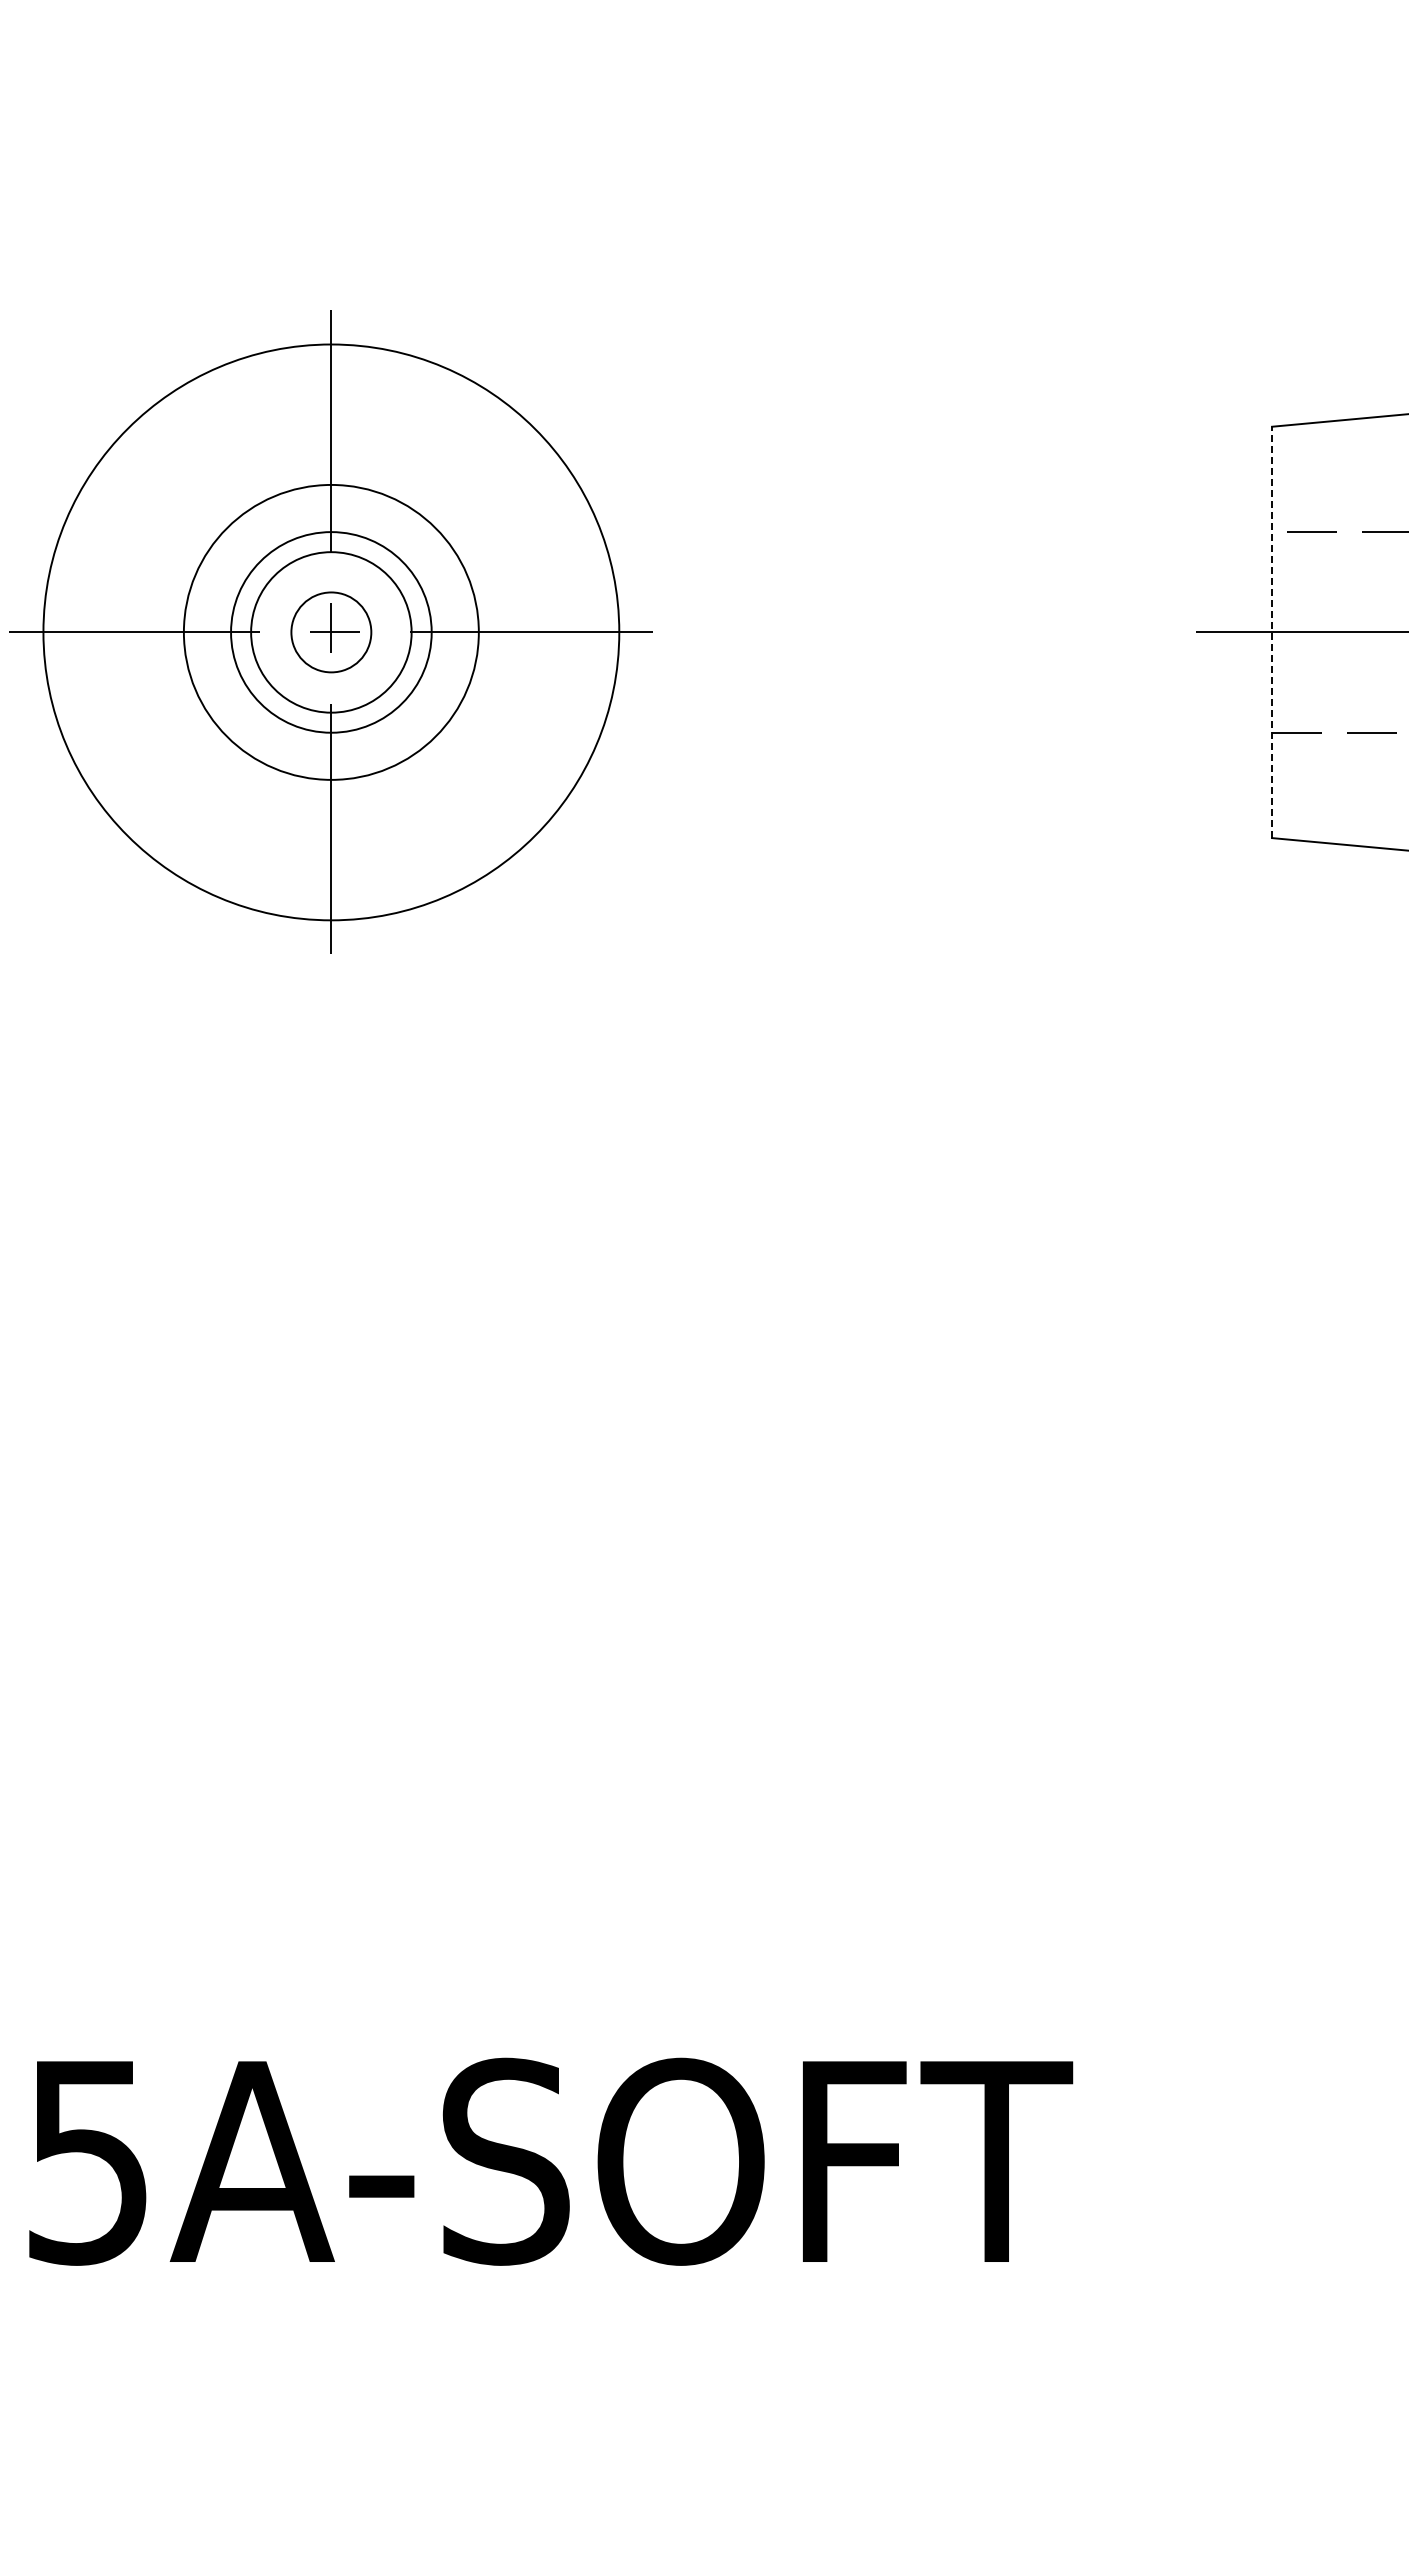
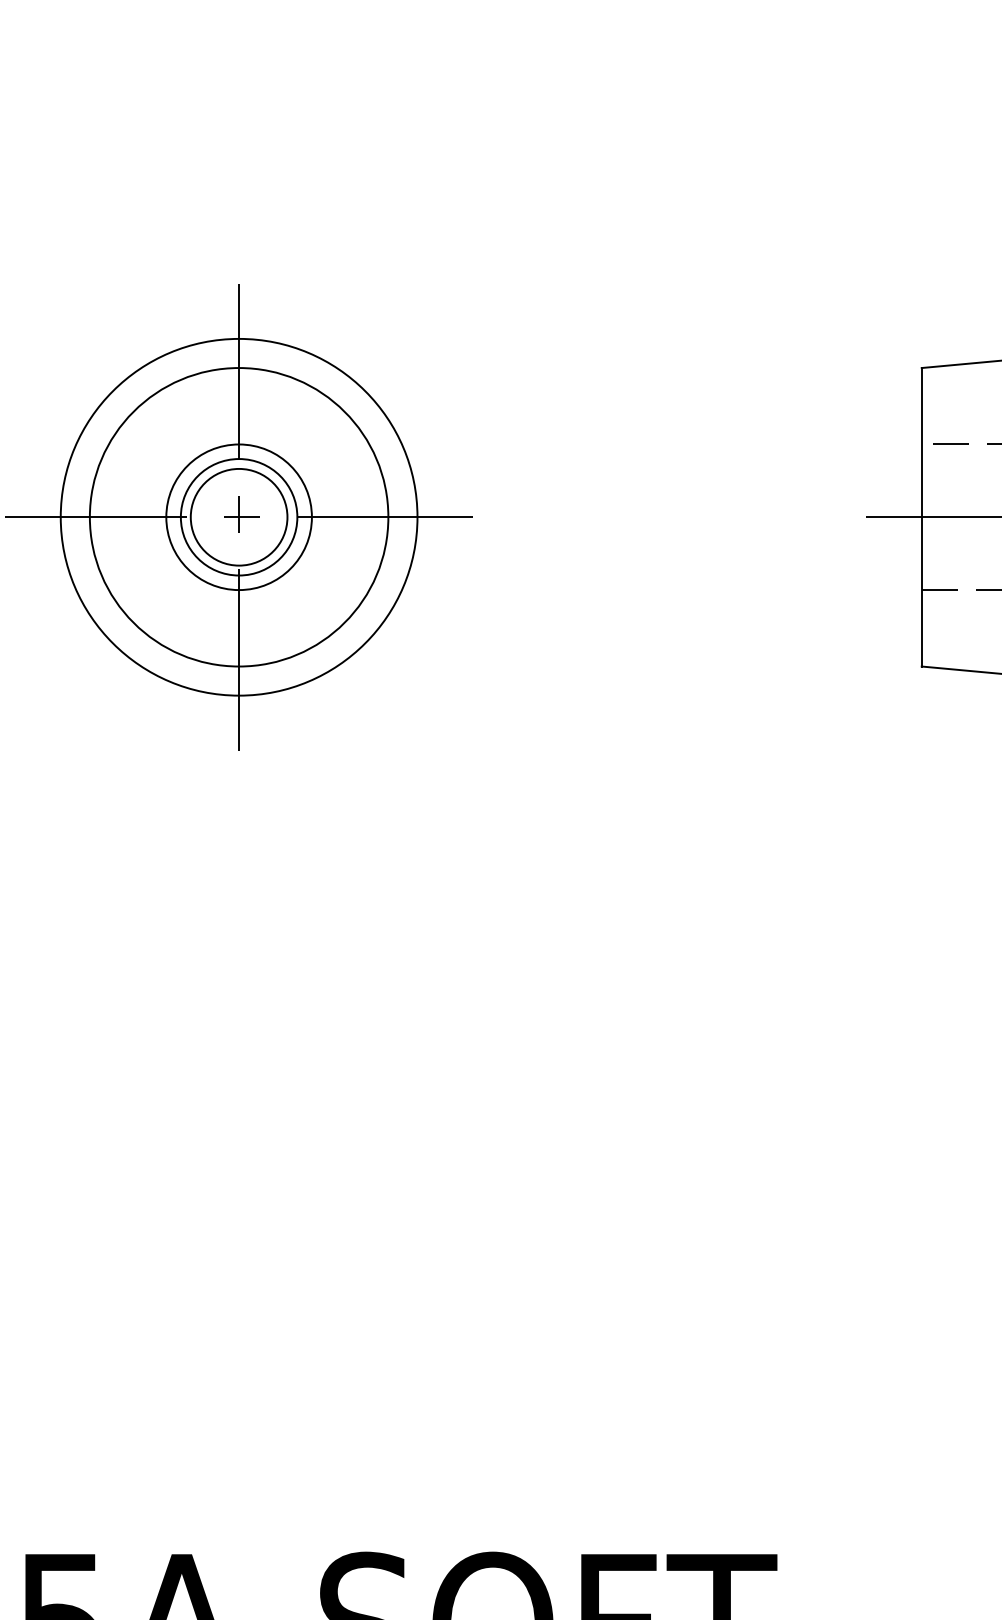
circle: (330, 632) -> (238, 517), size x1.67
circle: (331, 632) -> (239, 517), size x0.71
circle: (331, 632) -> (239, 517), size x1.67
line: (1271, 632) -> (921, 517), dashed -> solid

